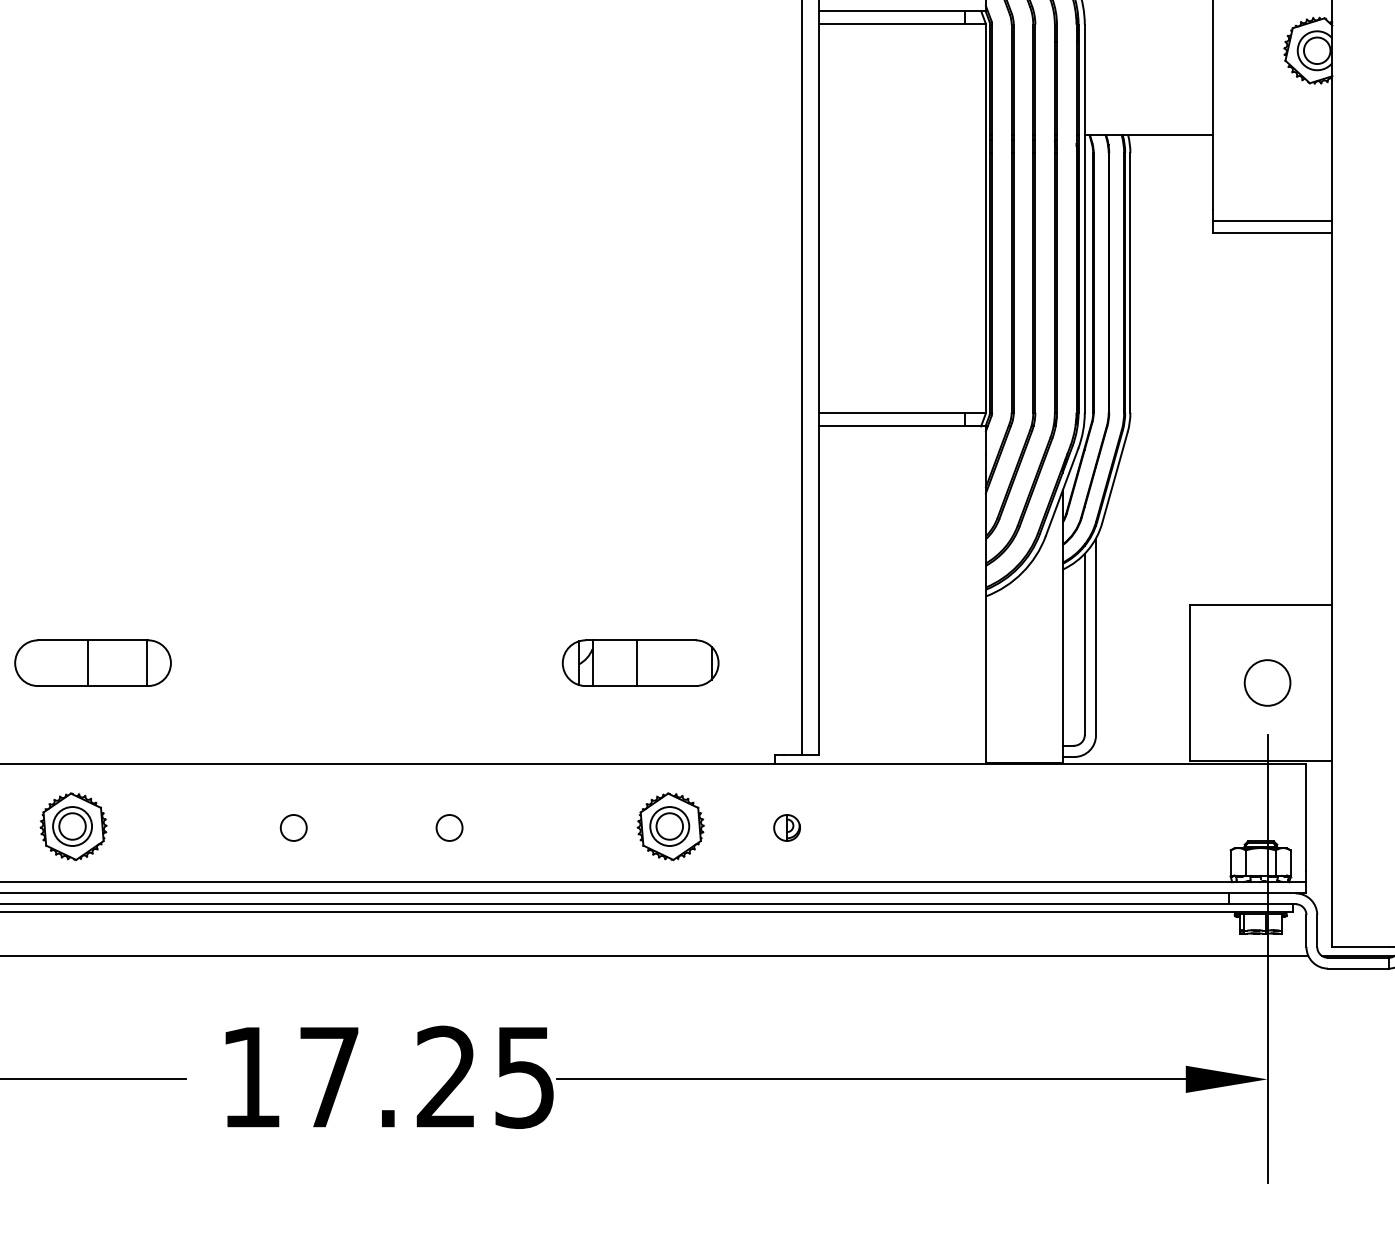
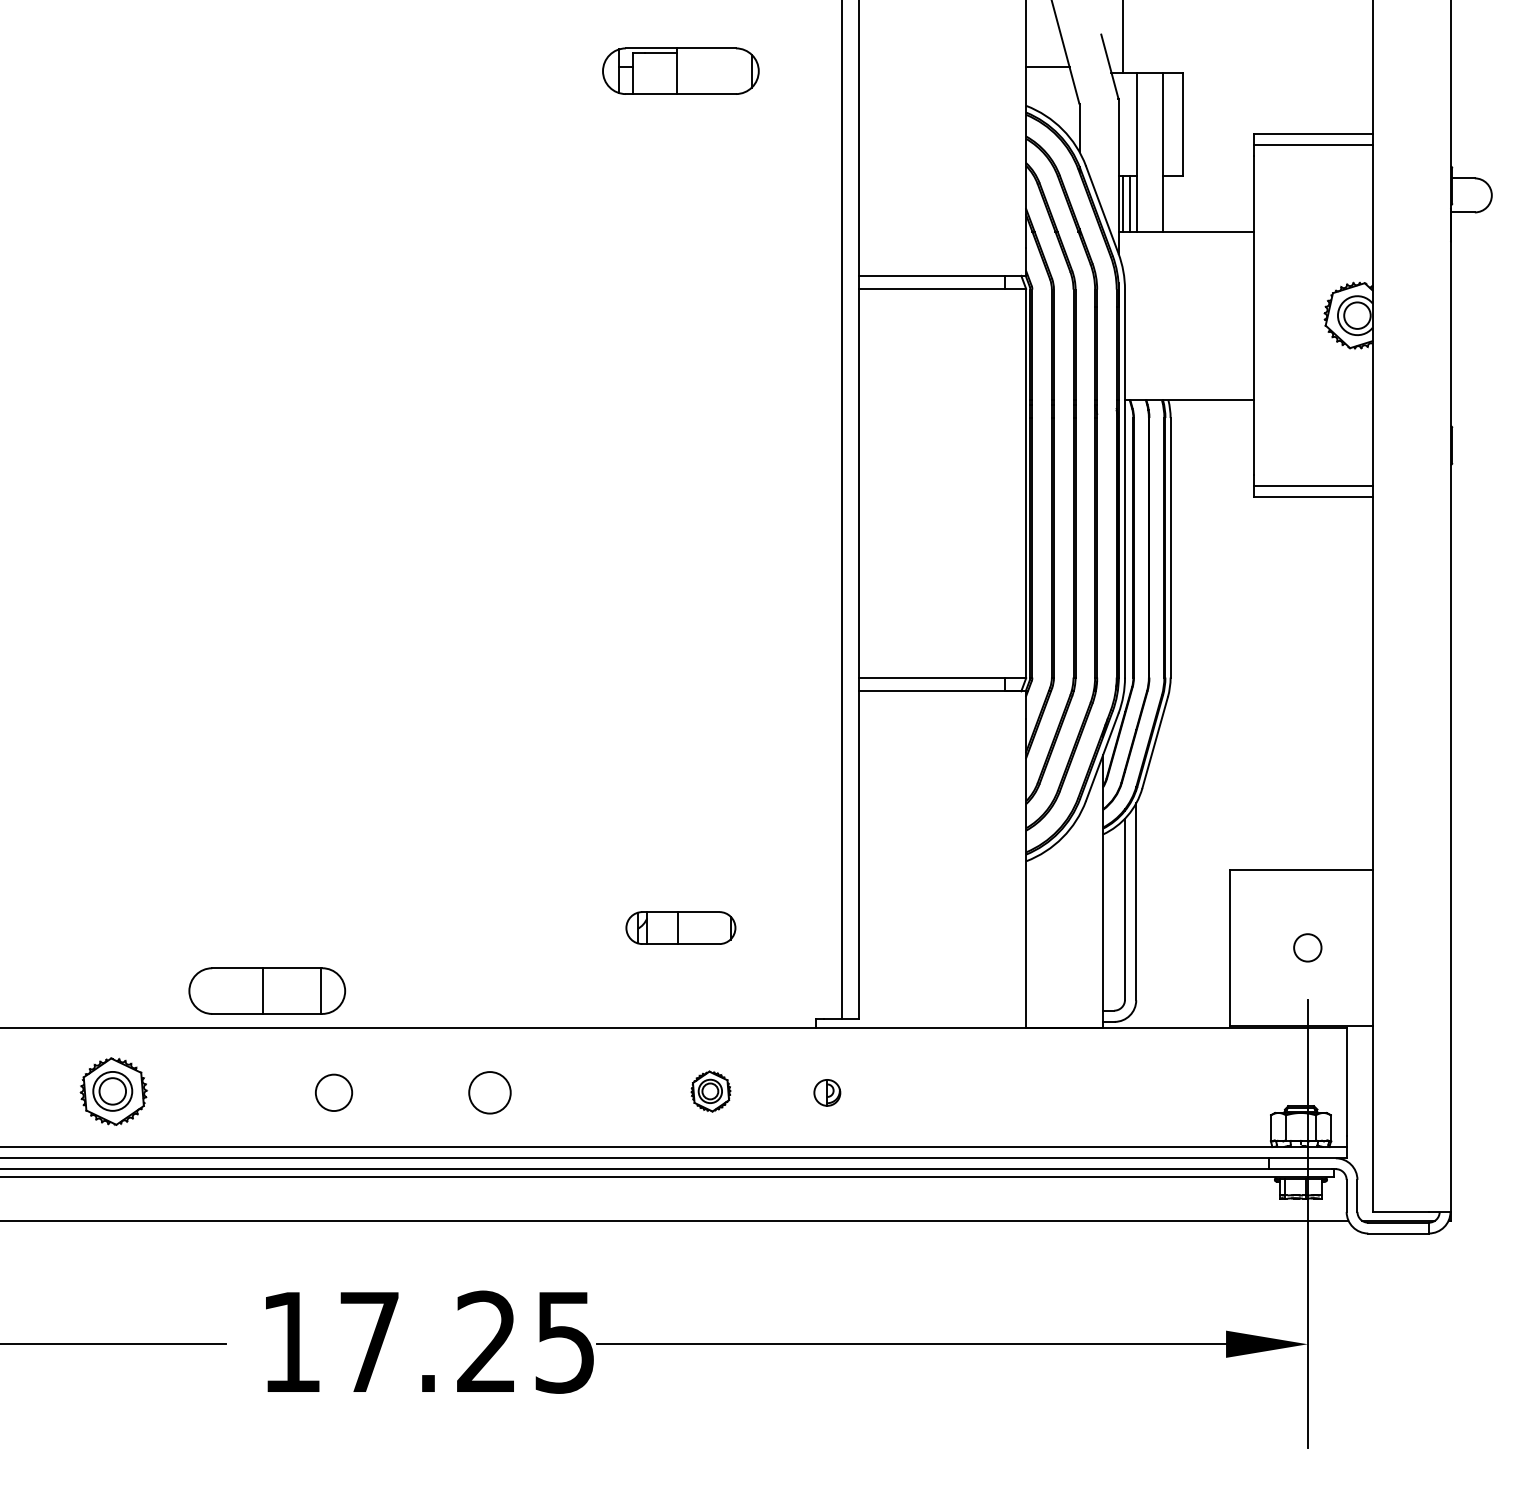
part: (93, 662) -> (267, 990), moved
part: (640, 662) -> (680, 927), size x0.7
circle: (1267, 682) -> (1307, 947), size x0.6
part: (670, 826) -> (710, 1091), size x0.6
circle: (293, 827) -> (333, 1092), size x1.4
circle: (449, 827) -> (489, 1092), size x1.6

